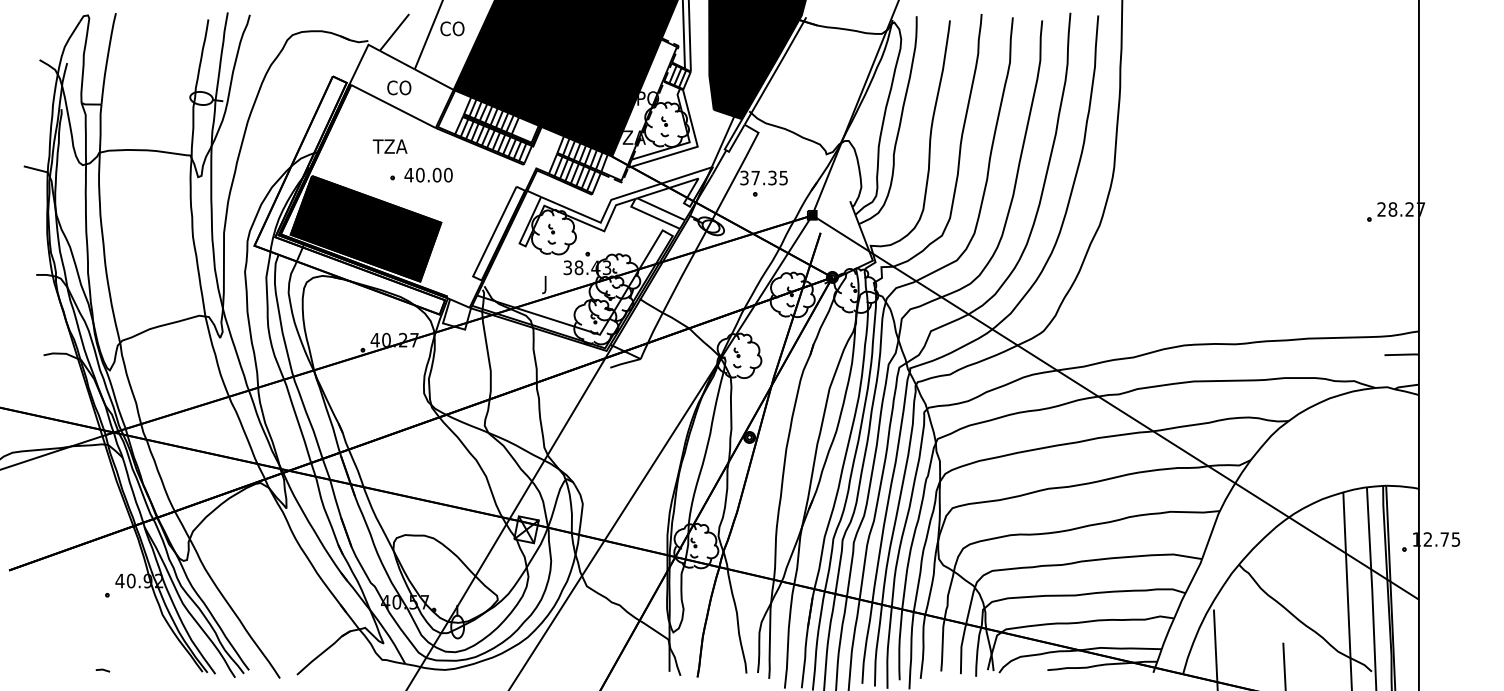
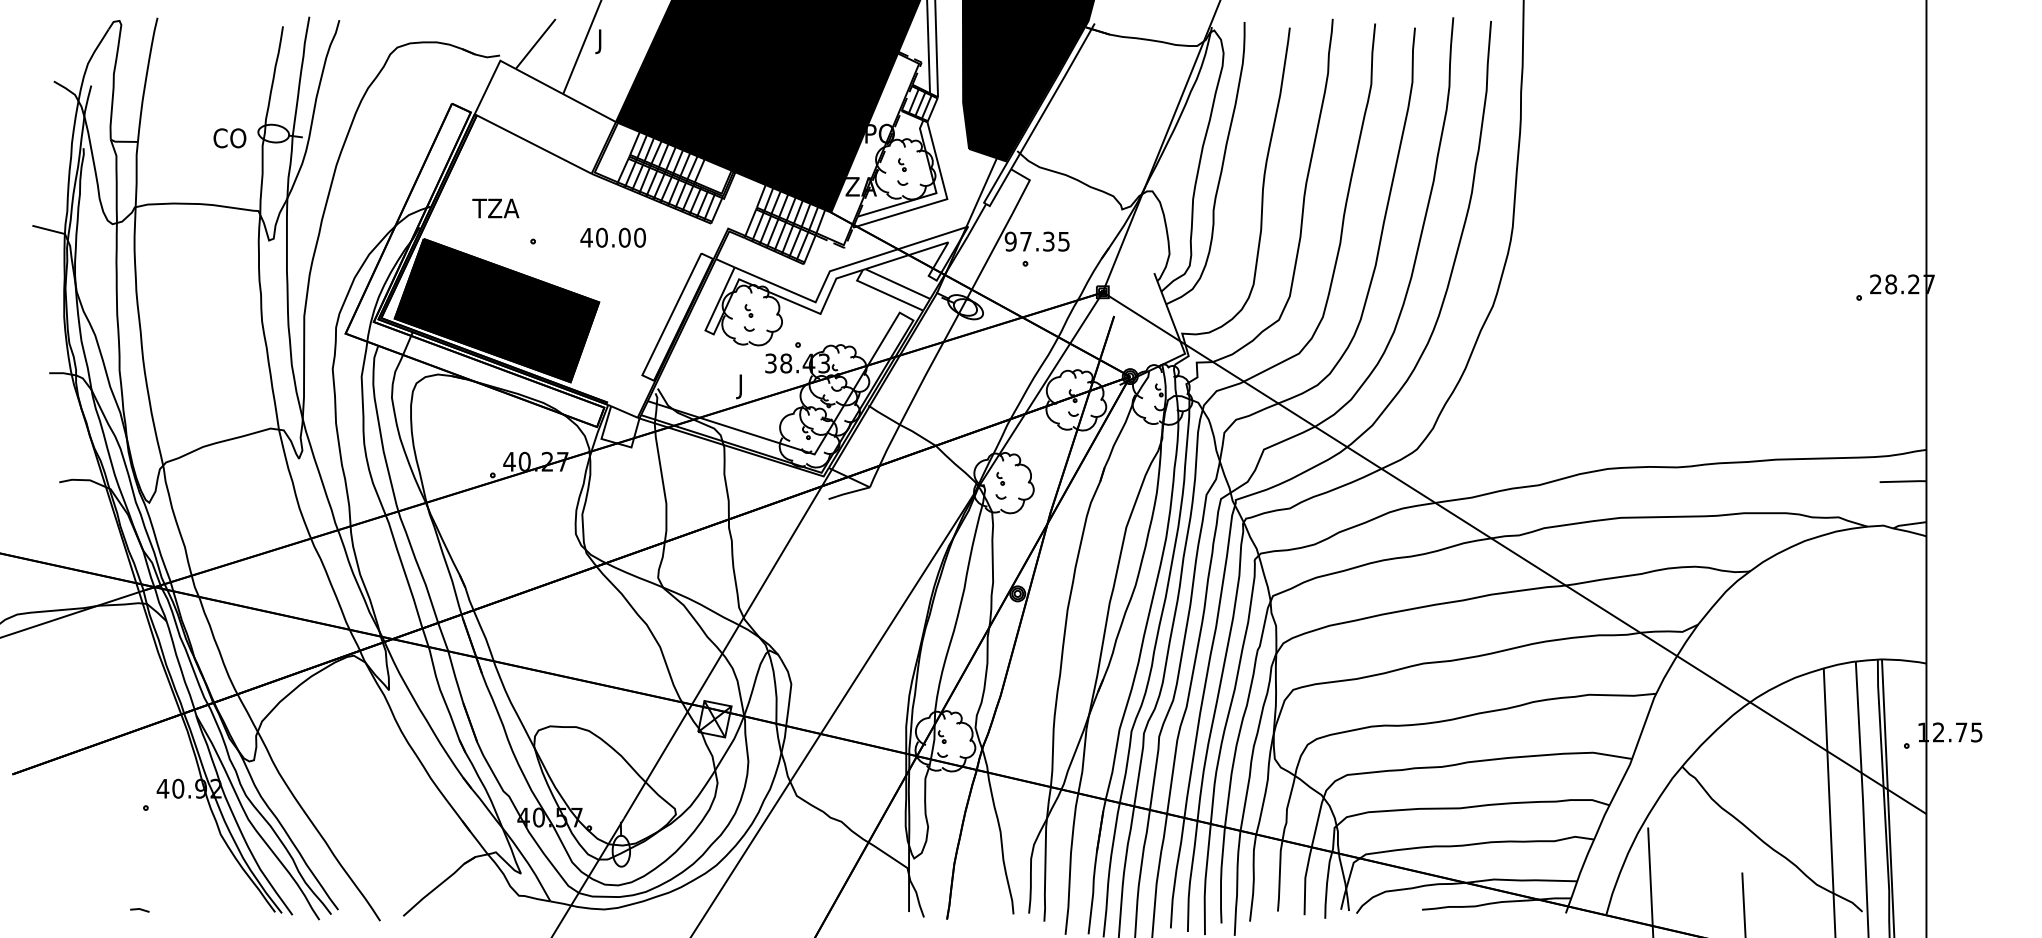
text: (451, 30) -> (613, 41), CO -> J
text: (399, 87) -> (230, 137), moved
text: (389, 146) -> (494, 208), moved
text: (428, 174) -> (613, 236), moved
text: (744, 177) -> (1010, 240), 37.35 -> 97.35

